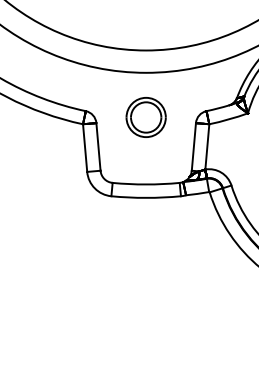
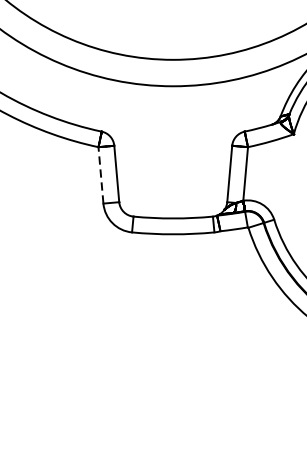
part: (145, 117) -> (172, 139), removed
line: (85, 148) -> (101, 175), solid -> dashed

